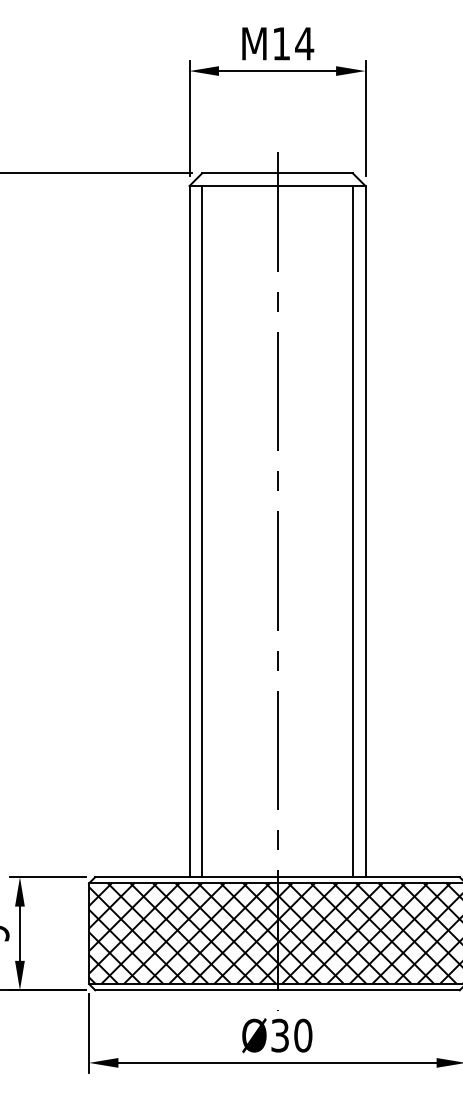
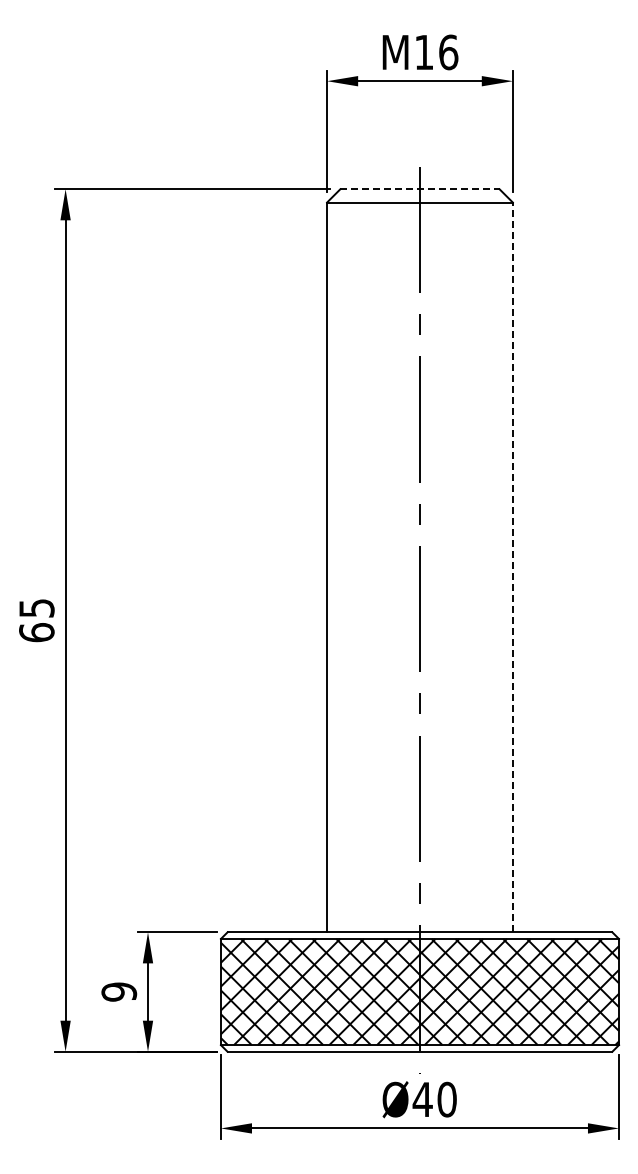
text: (304, 43) -> (448, 52), M14 -> M16
line: (277, 173) -> (419, 189), solid -> dashed
line: (202, 531) -> (340, 567), removed
line: (352, 531) -> (499, 567), removed
line: (365, 531) -> (512, 567), solid -> dashed
text: (279, 1035) -> (422, 1099), Ø30 -> Ø40

